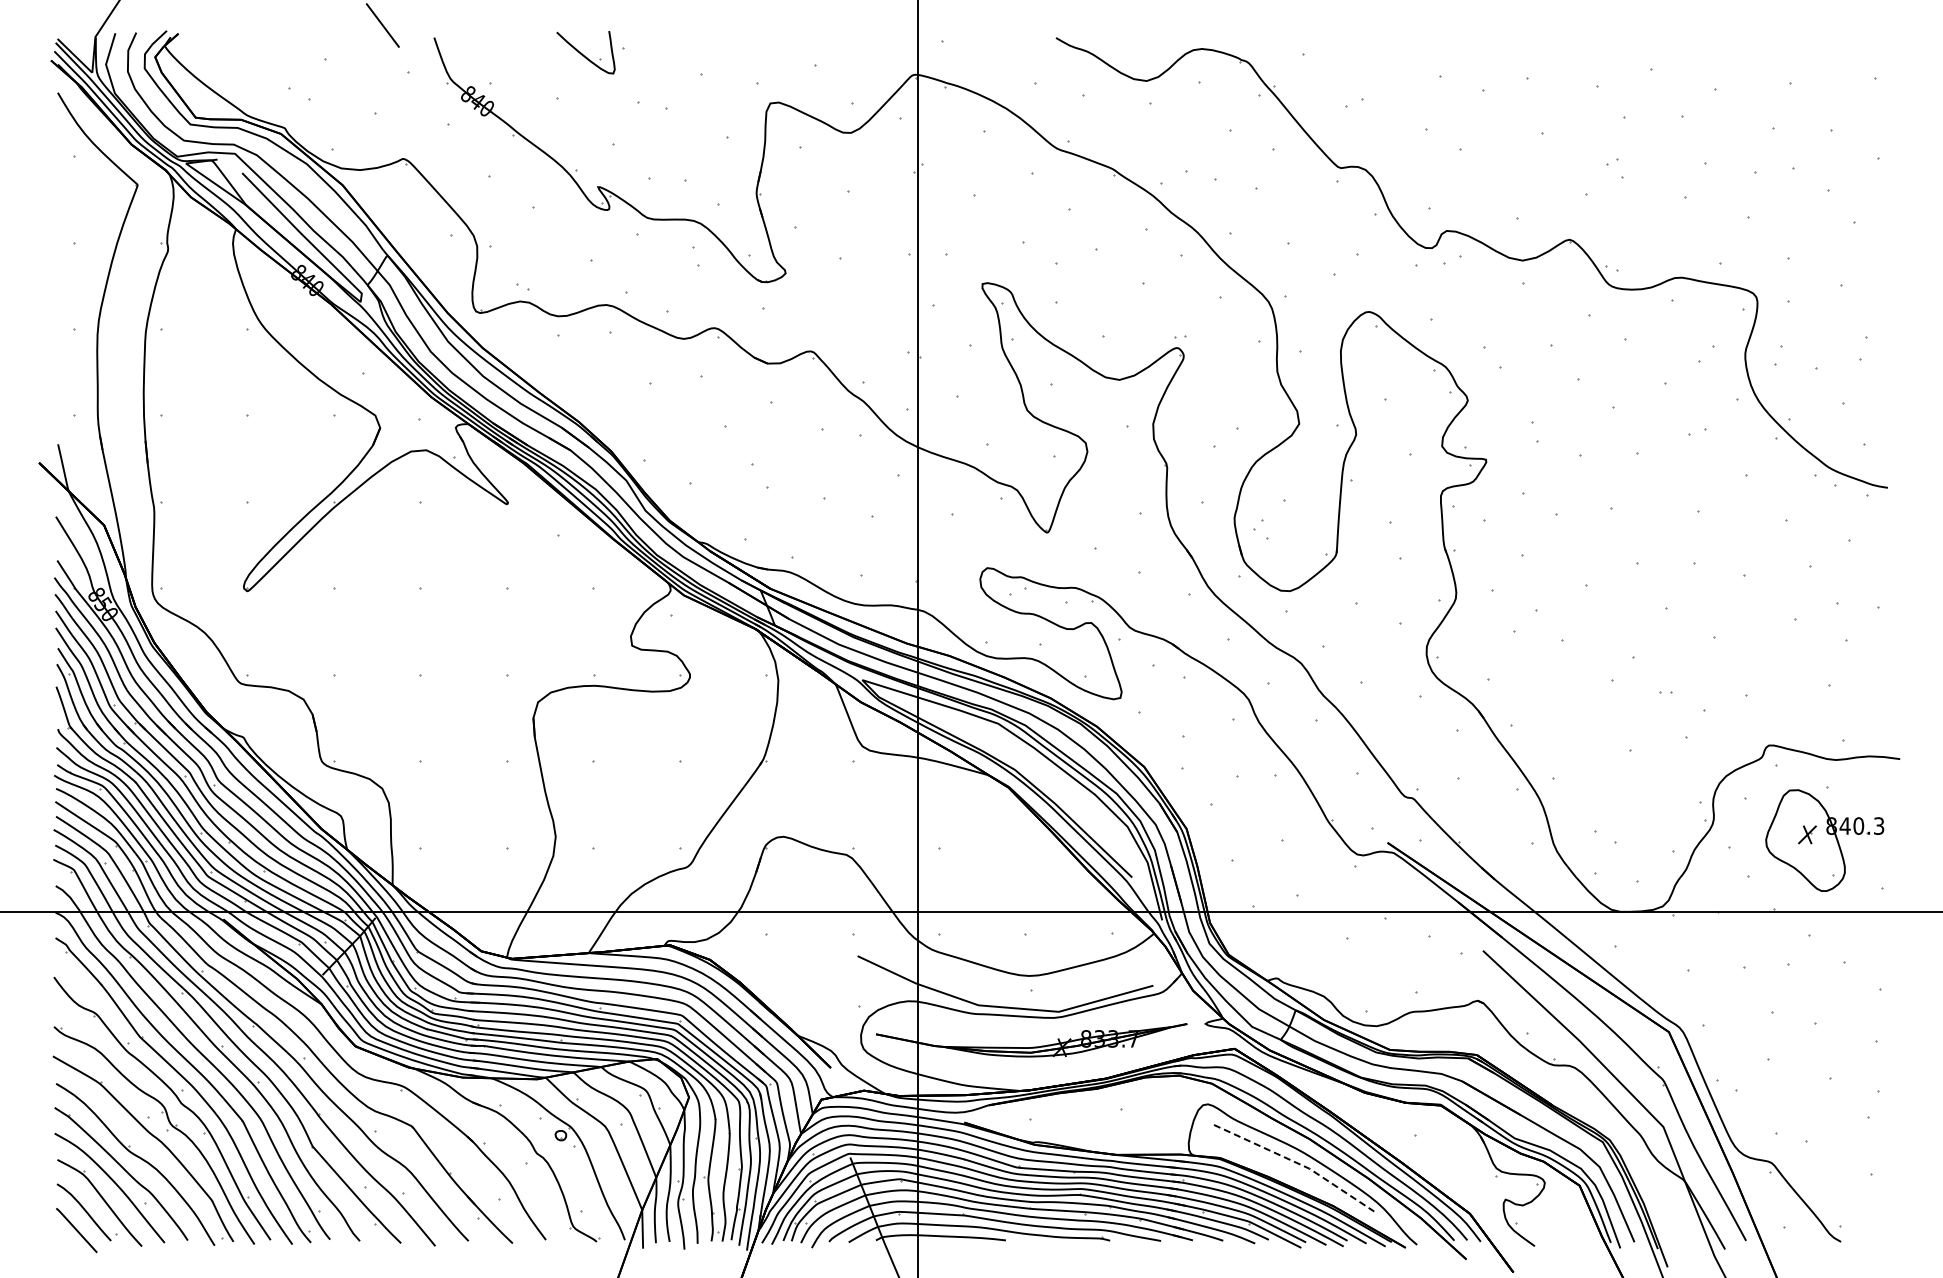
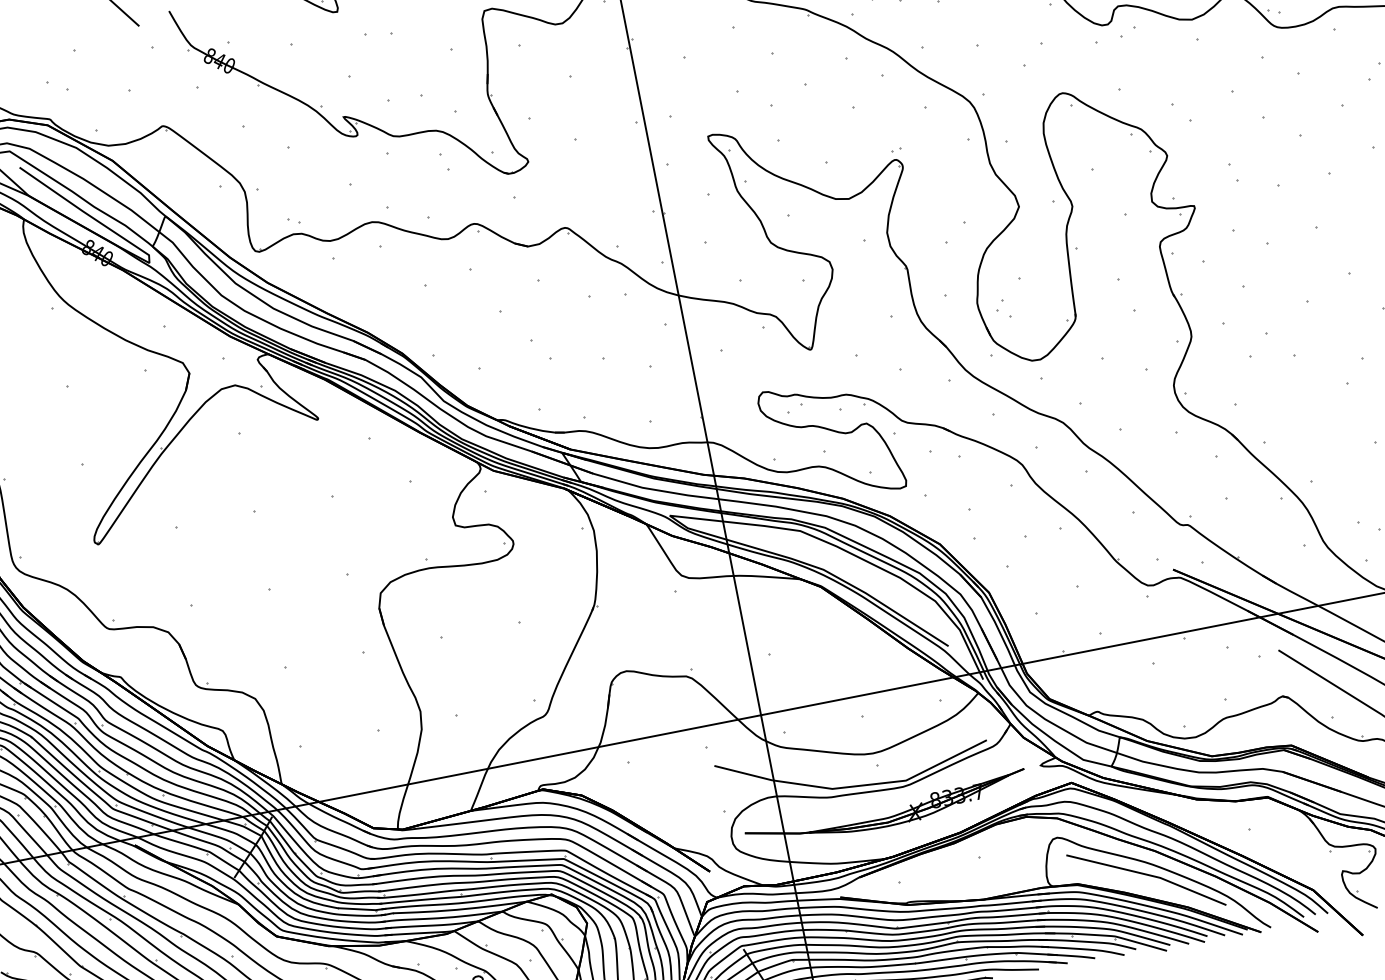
line: (1297, 1163) -> (1148, 875), dashed -> solid

